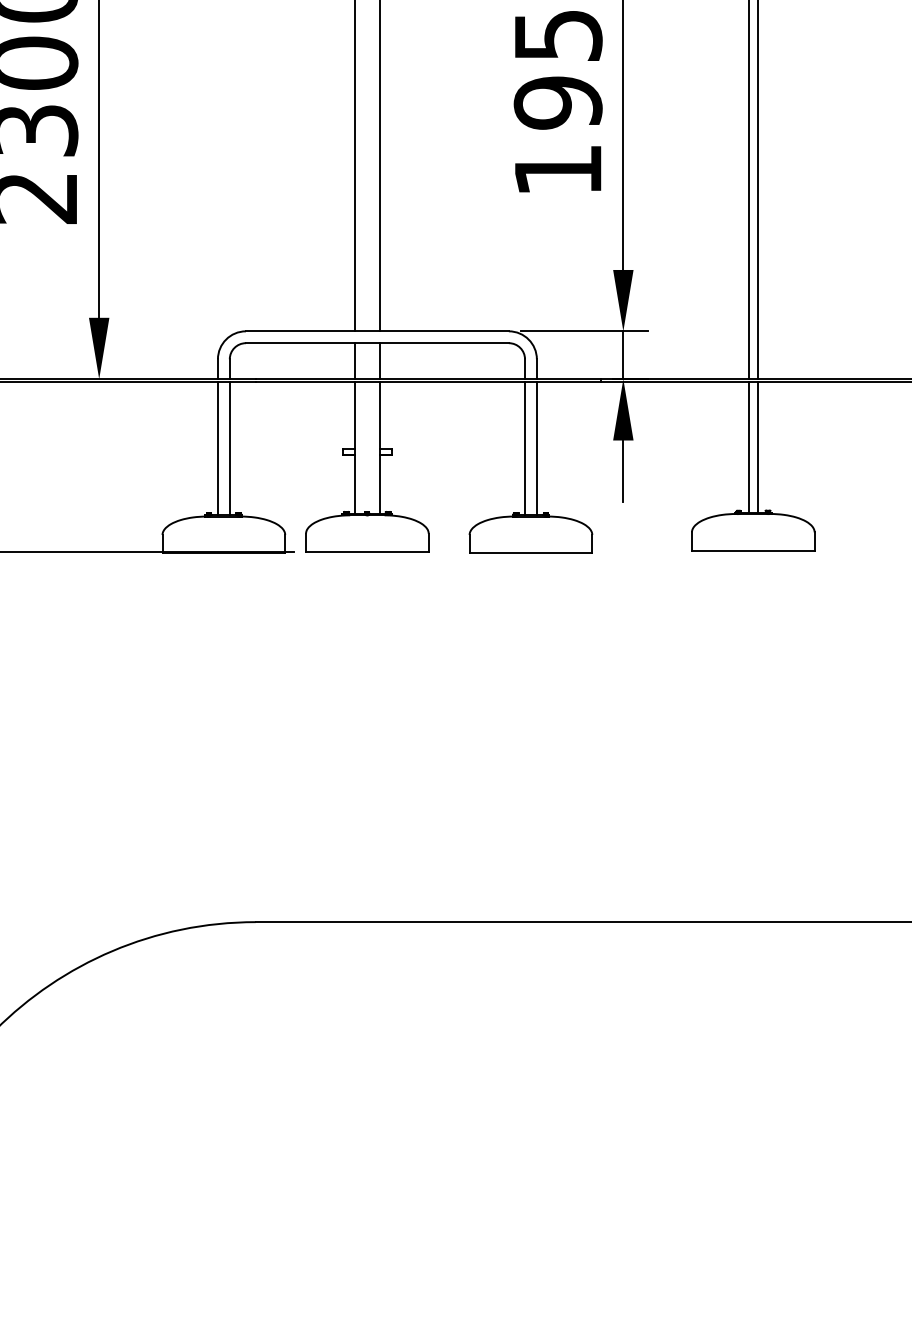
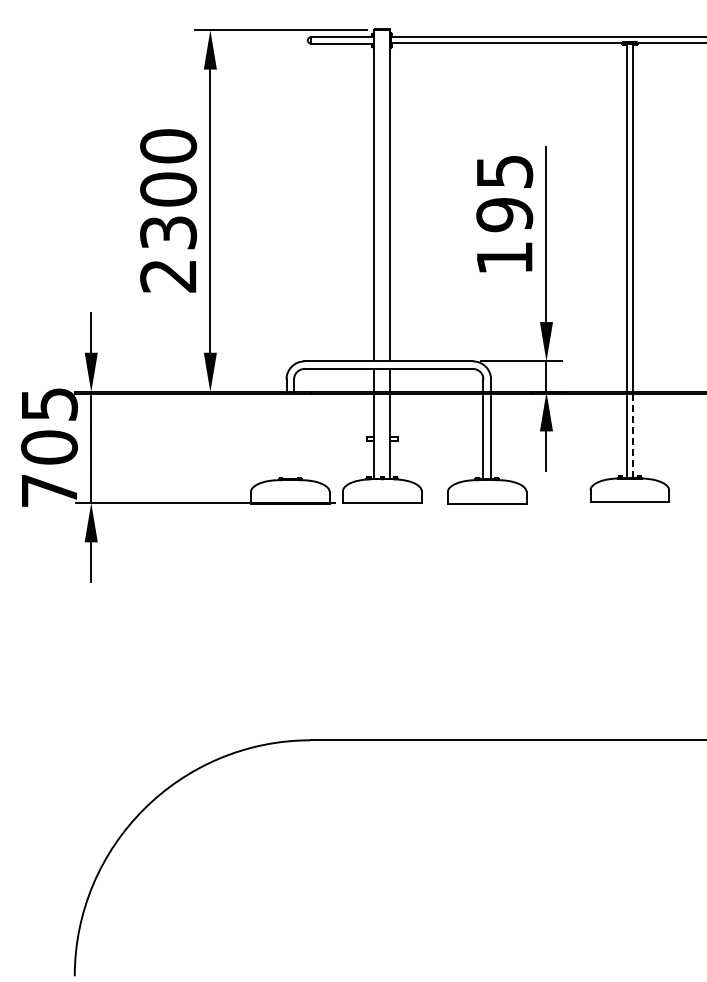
line: (757, 446) -> (632, 435), solid -> dashed
line: (217, 448) -> (286, 436), removed
line: (230, 448) -> (294, 436), removed

